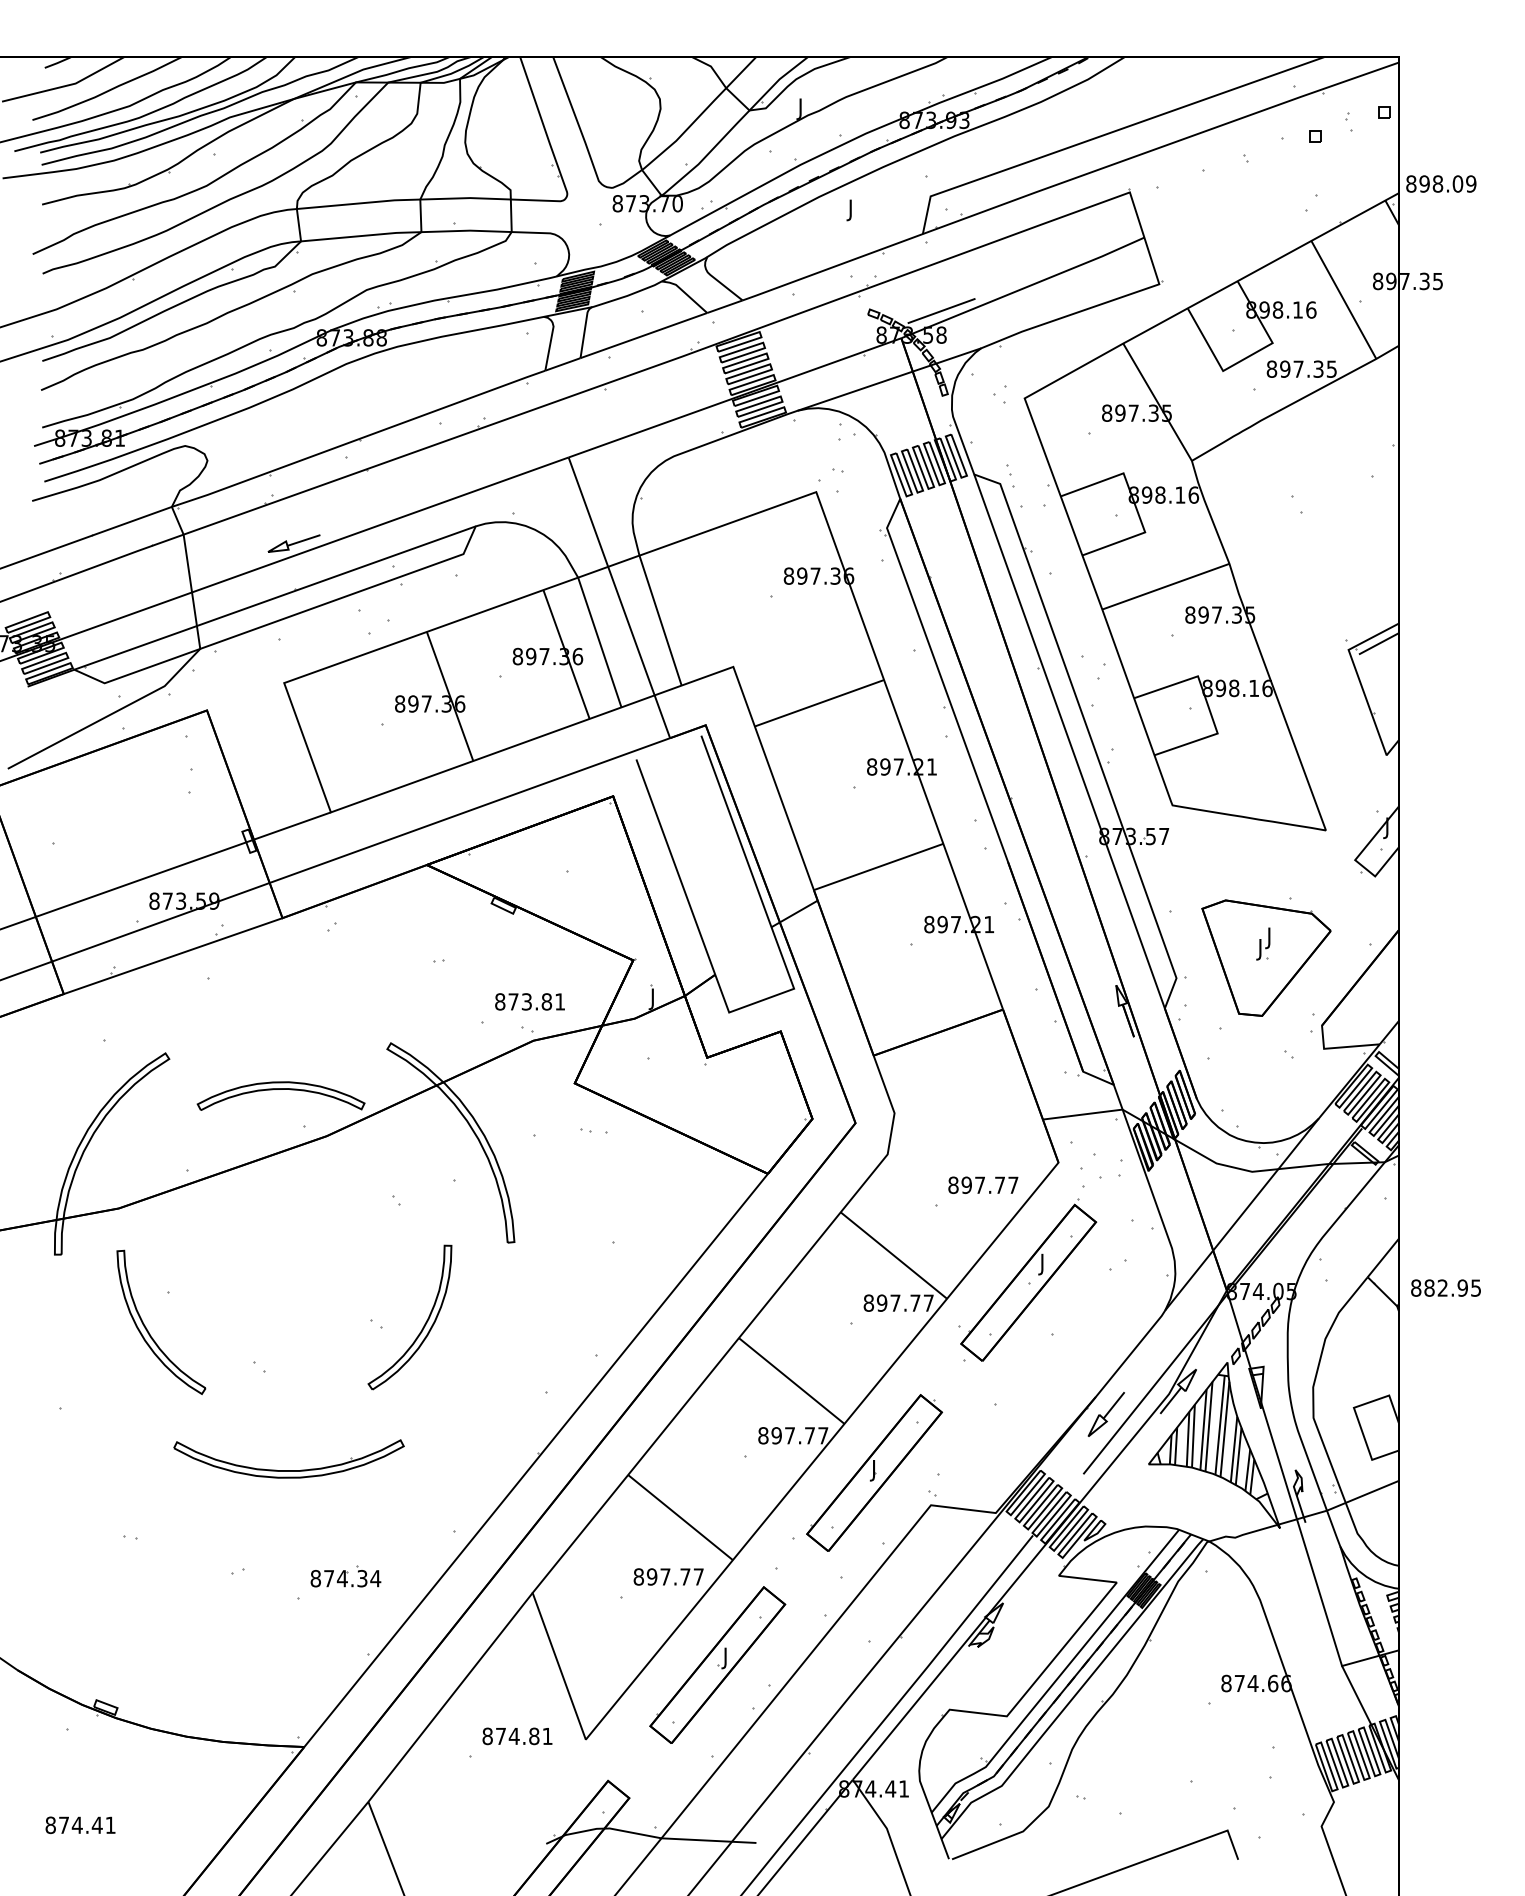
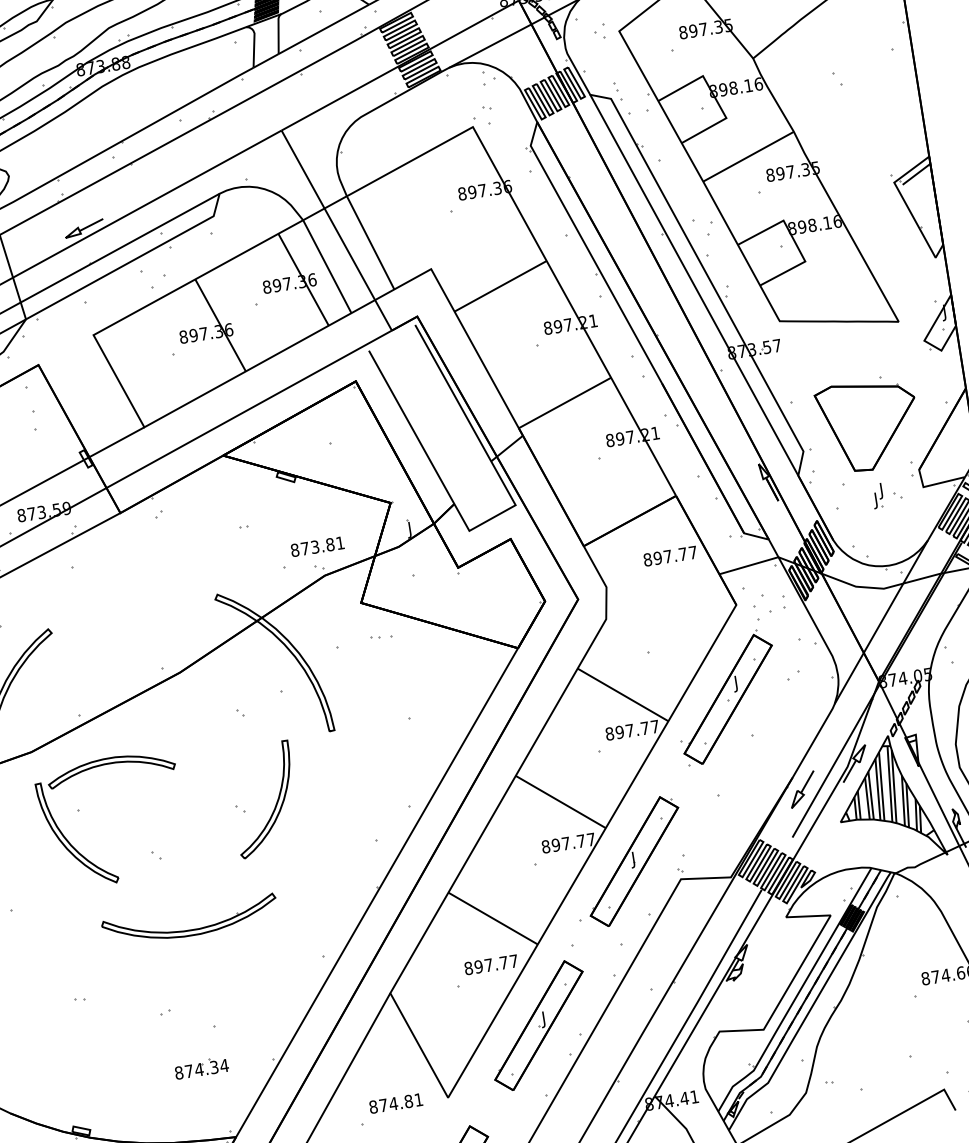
part: (1263, 943) -> (877, 495), moved
part: (280, 1095) -> (110, 768), moved
text: (983, 1184) -> (670, 555), moved
part: (345, 1576) -> (201, 1067), moved

